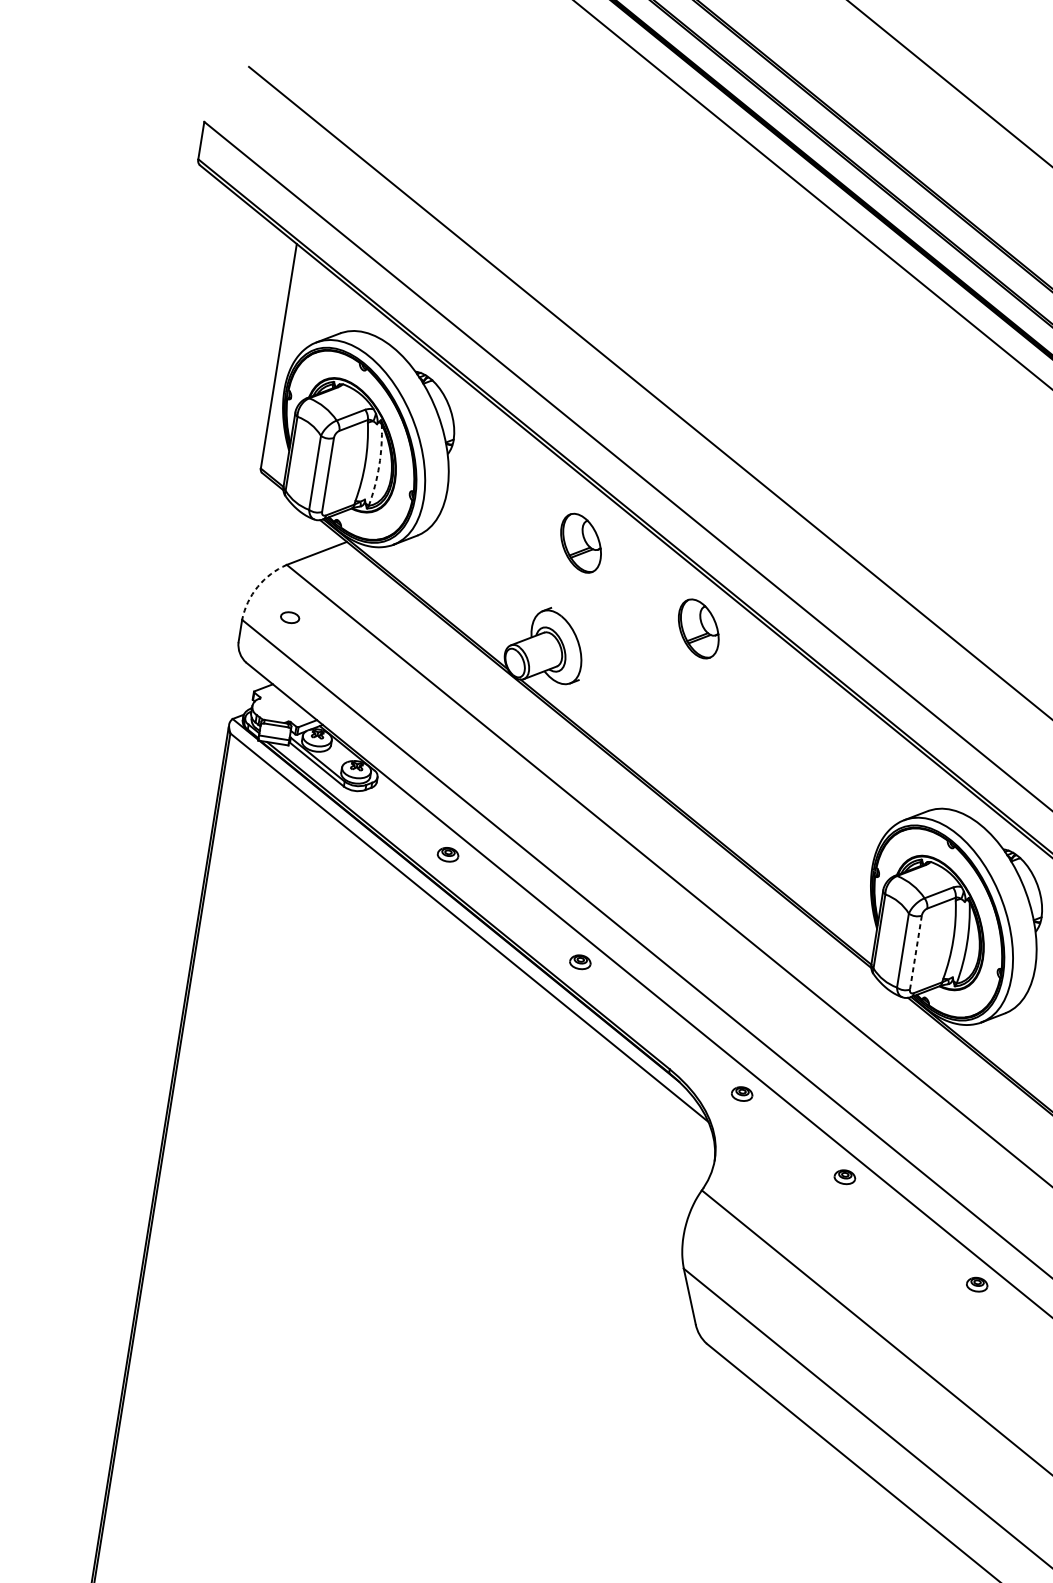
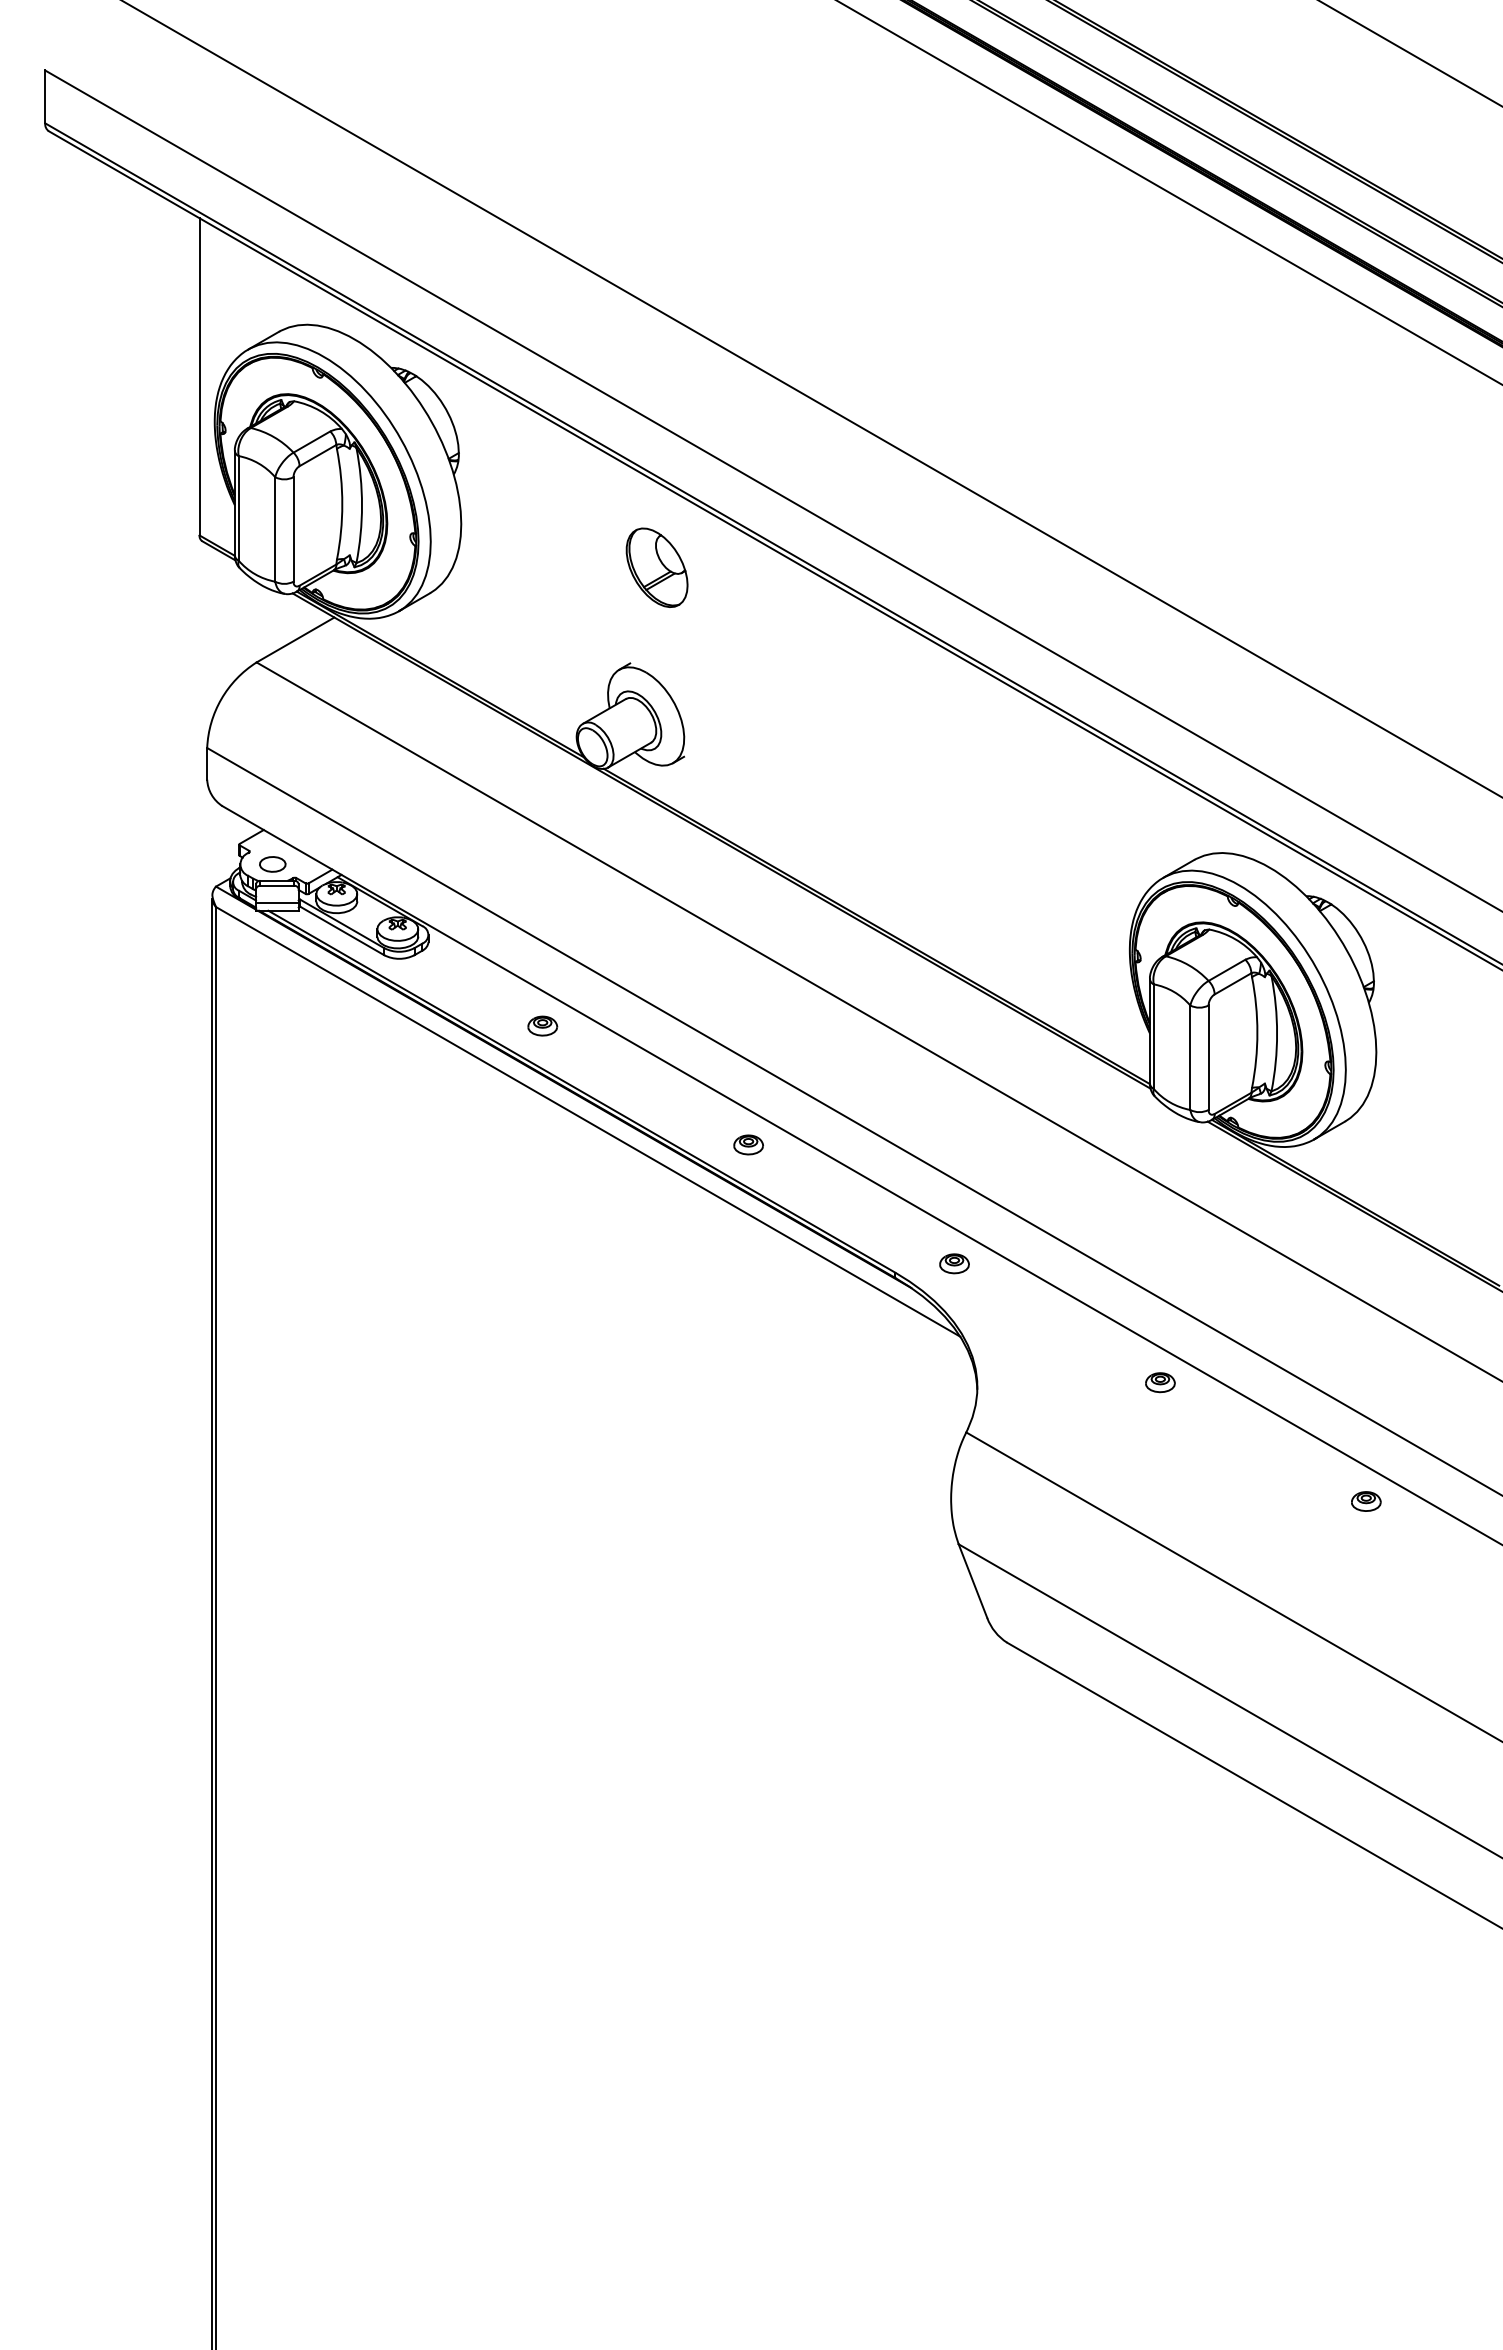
arc: (379, 465) -> (362, 505), dashed -> solid
arc: (257, 587) -> (221, 699), dashed -> solid
part: (289, 617) -> (272, 864), moved
part: (698, 628) -> (837, 659), removed
line: (915, 953) -> (1208, 1058), dashed -> solid
part: (742, 1093) -> (954, 1263), moved

